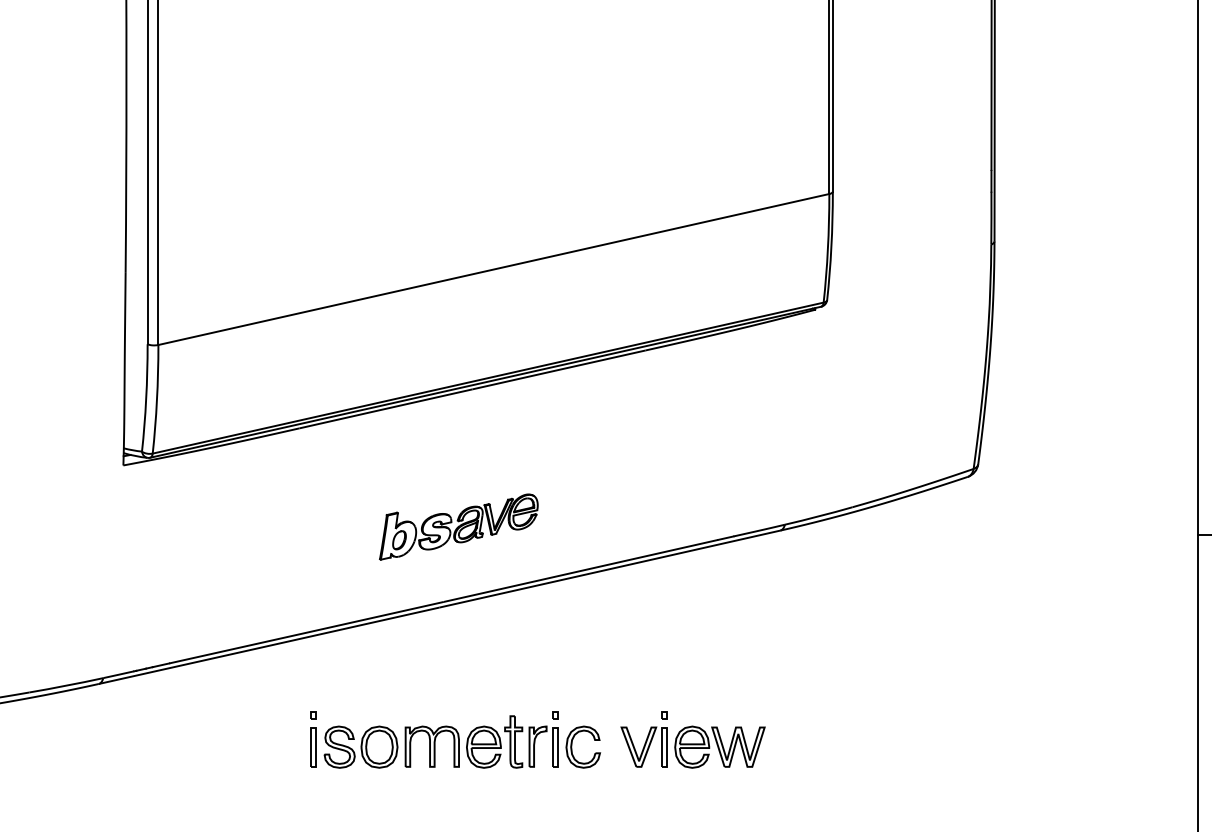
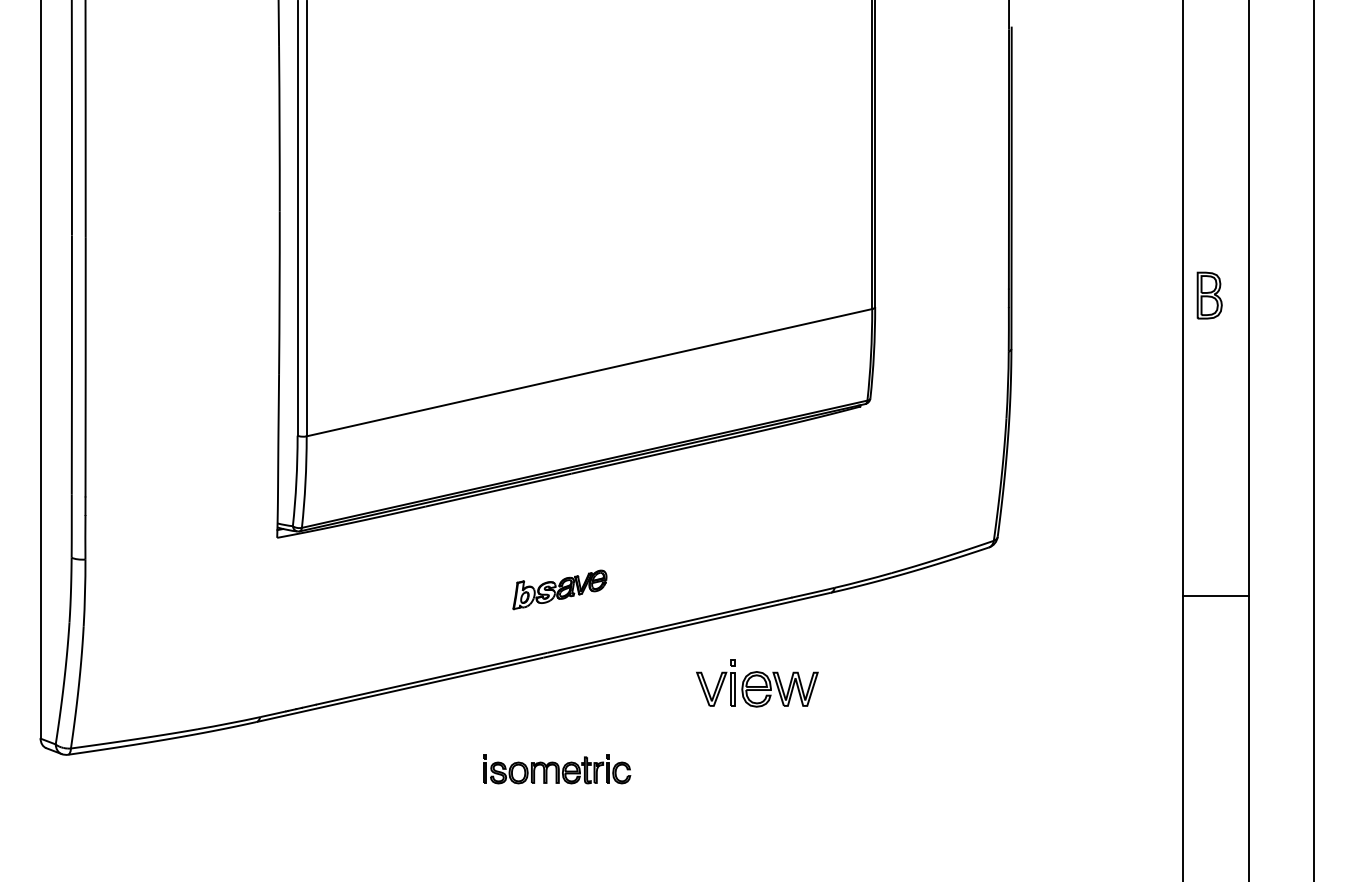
part: (458, 526) -> (559, 589), size x0.7
part: (454, 740) -> (556, 769), size x0.6
part: (693, 740) -> (757, 683), moved

